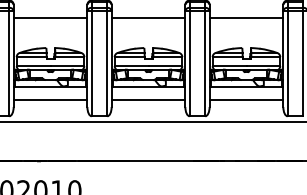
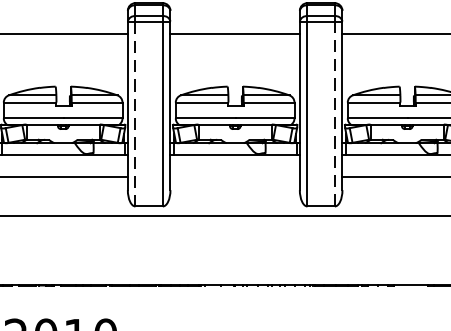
line: (91, 63) -> (135, 113), solid -> dashed
line: (205, 63) -> (335, 113), solid -> dashed
line: (148, 99) -> (235, 176), removed

